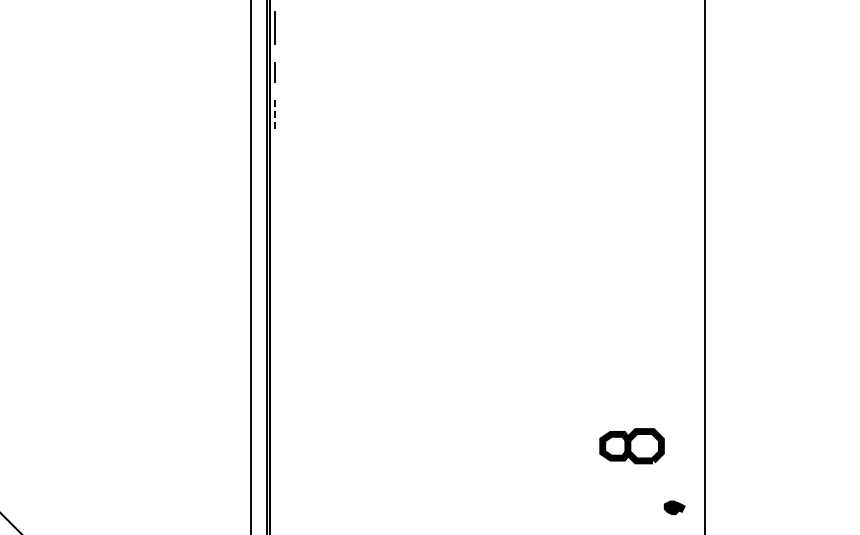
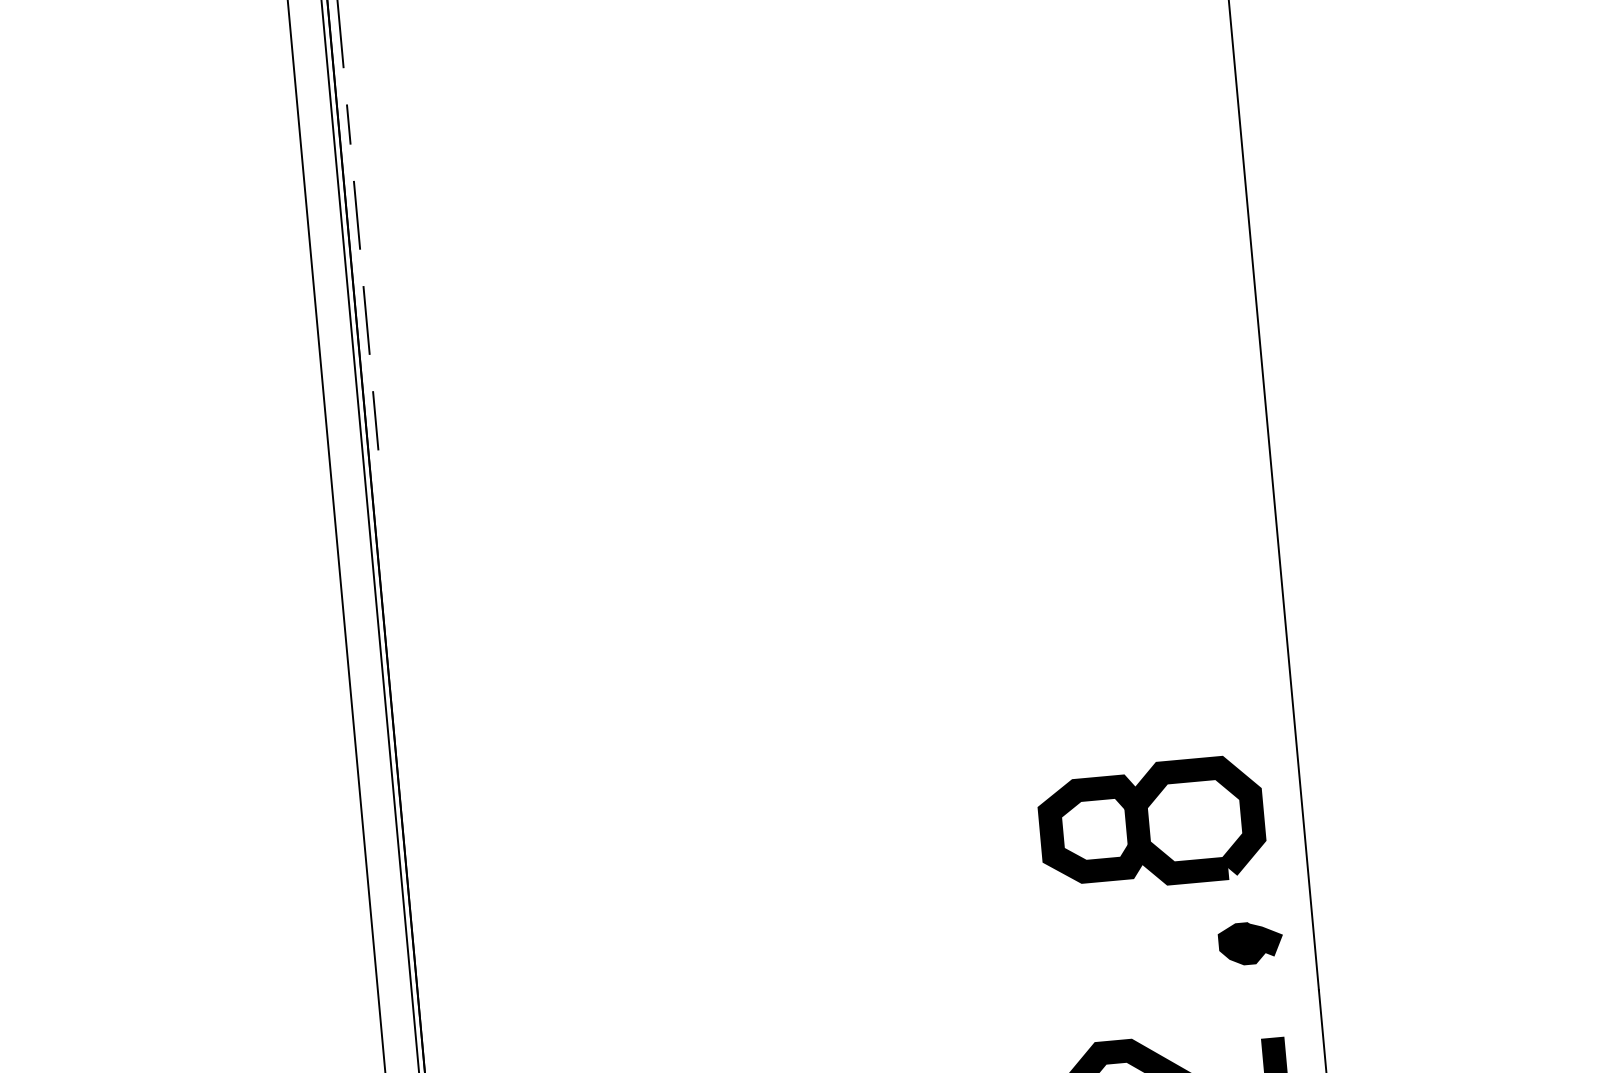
line: (274, 117) -> (356, 217), dashed -> solid
line: (274, 167) -> (366, 319), added
line: (274, 216) -> (375, 420), added
part: (631, 446) -> (1150, 825), size x1.67
part: (674, 507) -> (1250, 942), size x1.43

